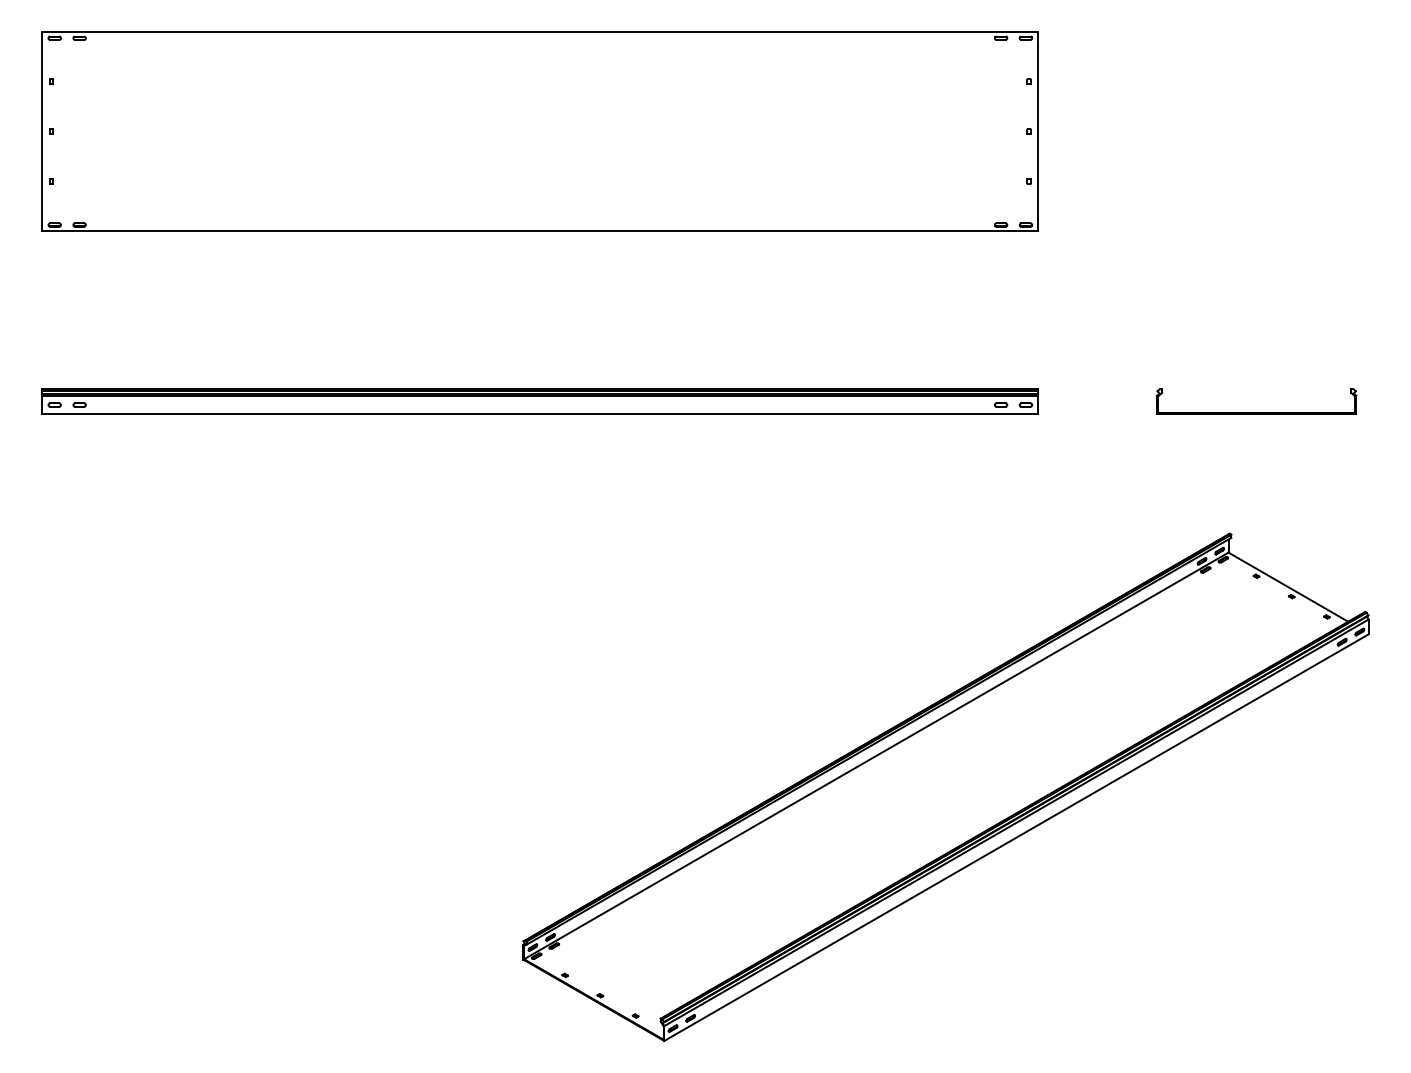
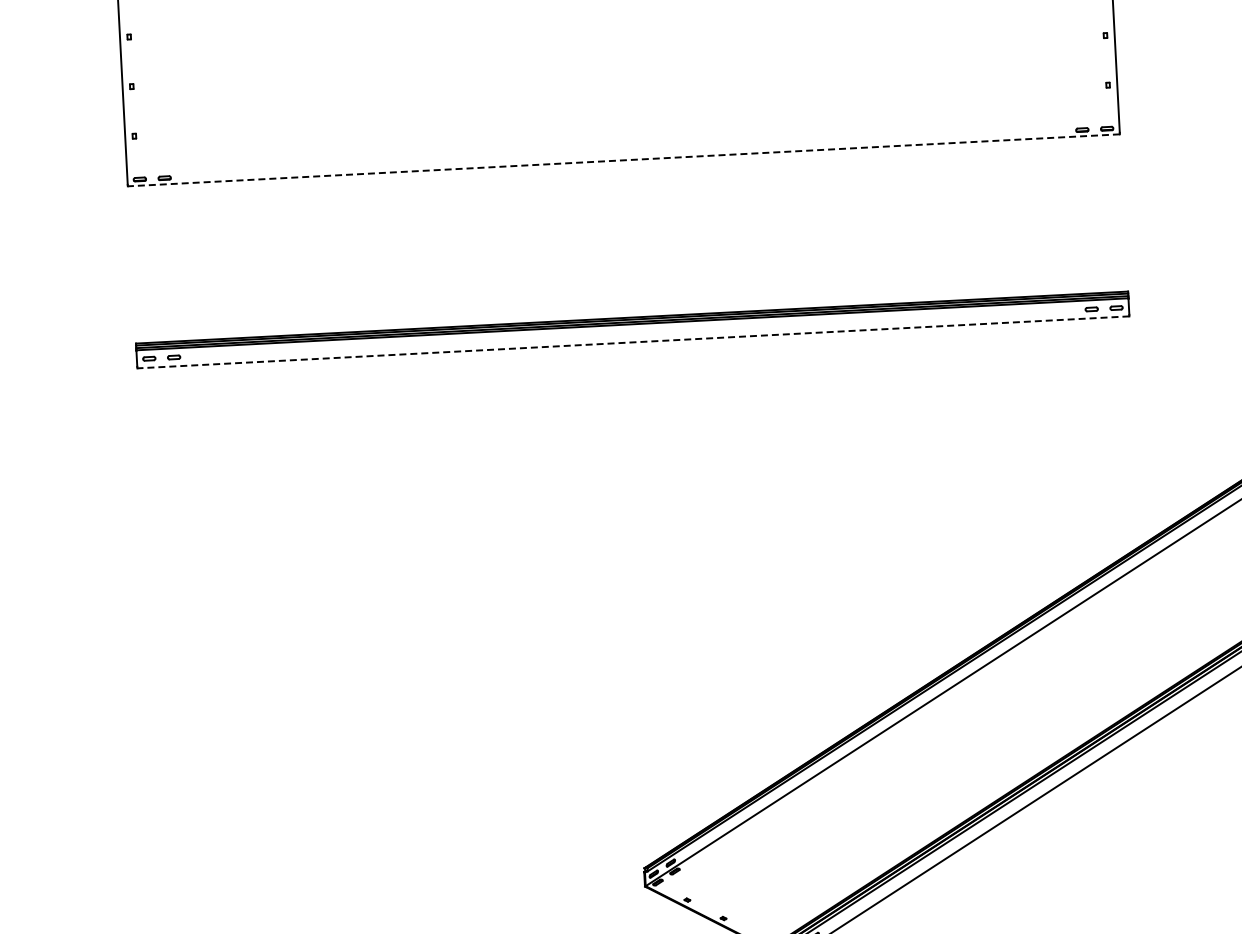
line: (539, 231) -> (623, 160), solid -> dashed
line: (539, 414) -> (632, 342), solid -> dashed

